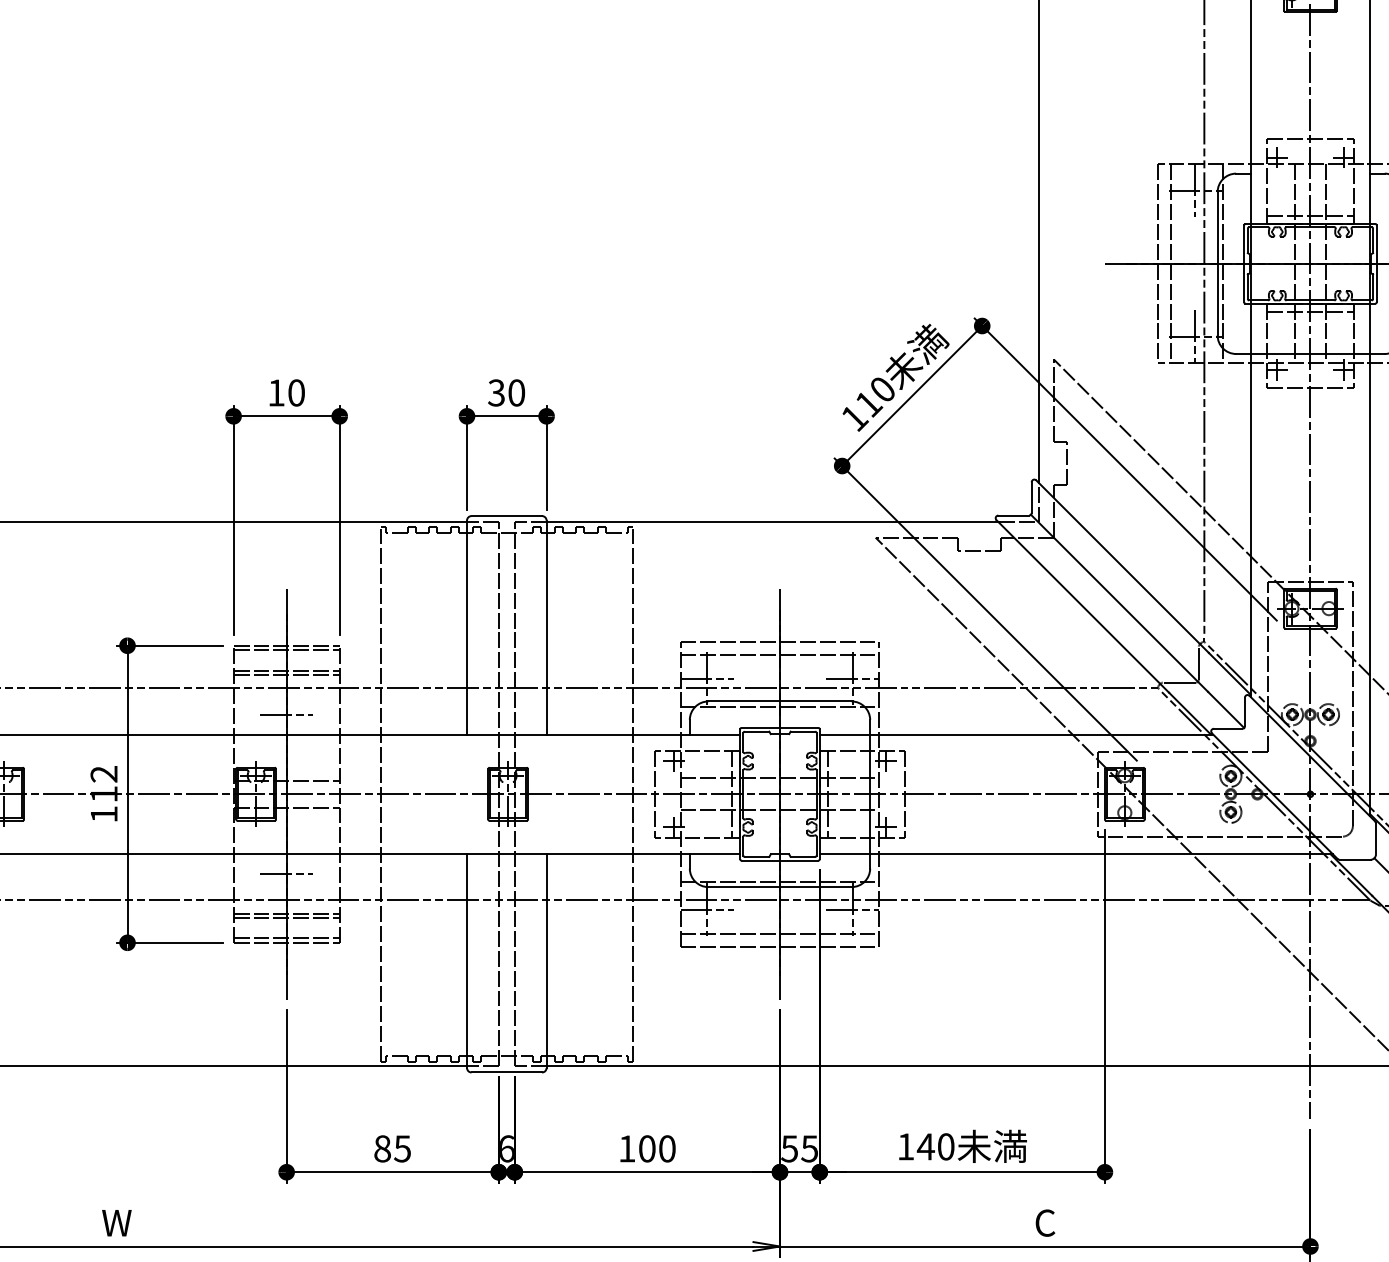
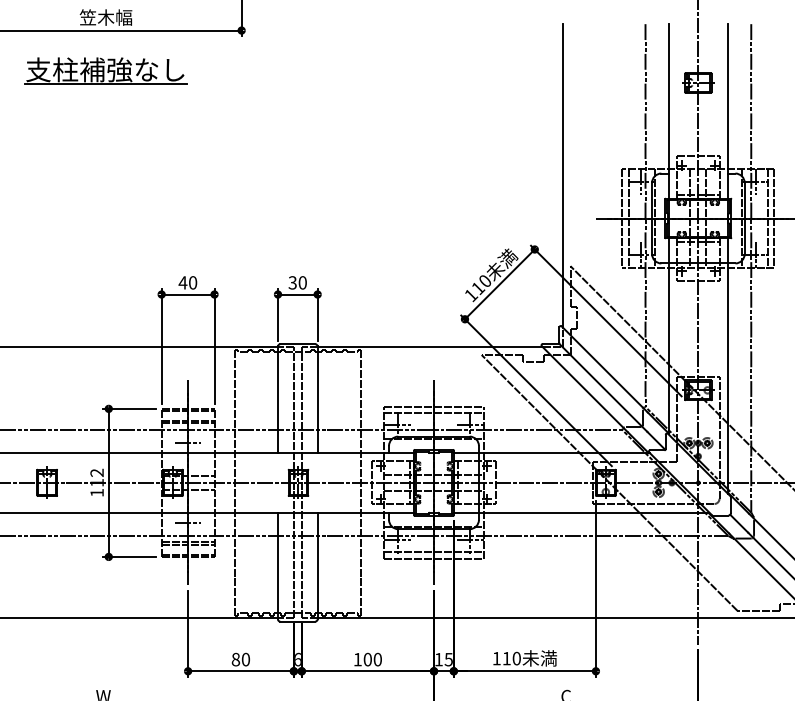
text: (275, 392) -> (182, 282), 10 -> 40
text: (925, 1146) -> (506, 658), 140 -> 110
text: (401, 1148) -> (245, 659), 85 -> 80
text: (789, 1148) -> (438, 659), 55 -> 15

